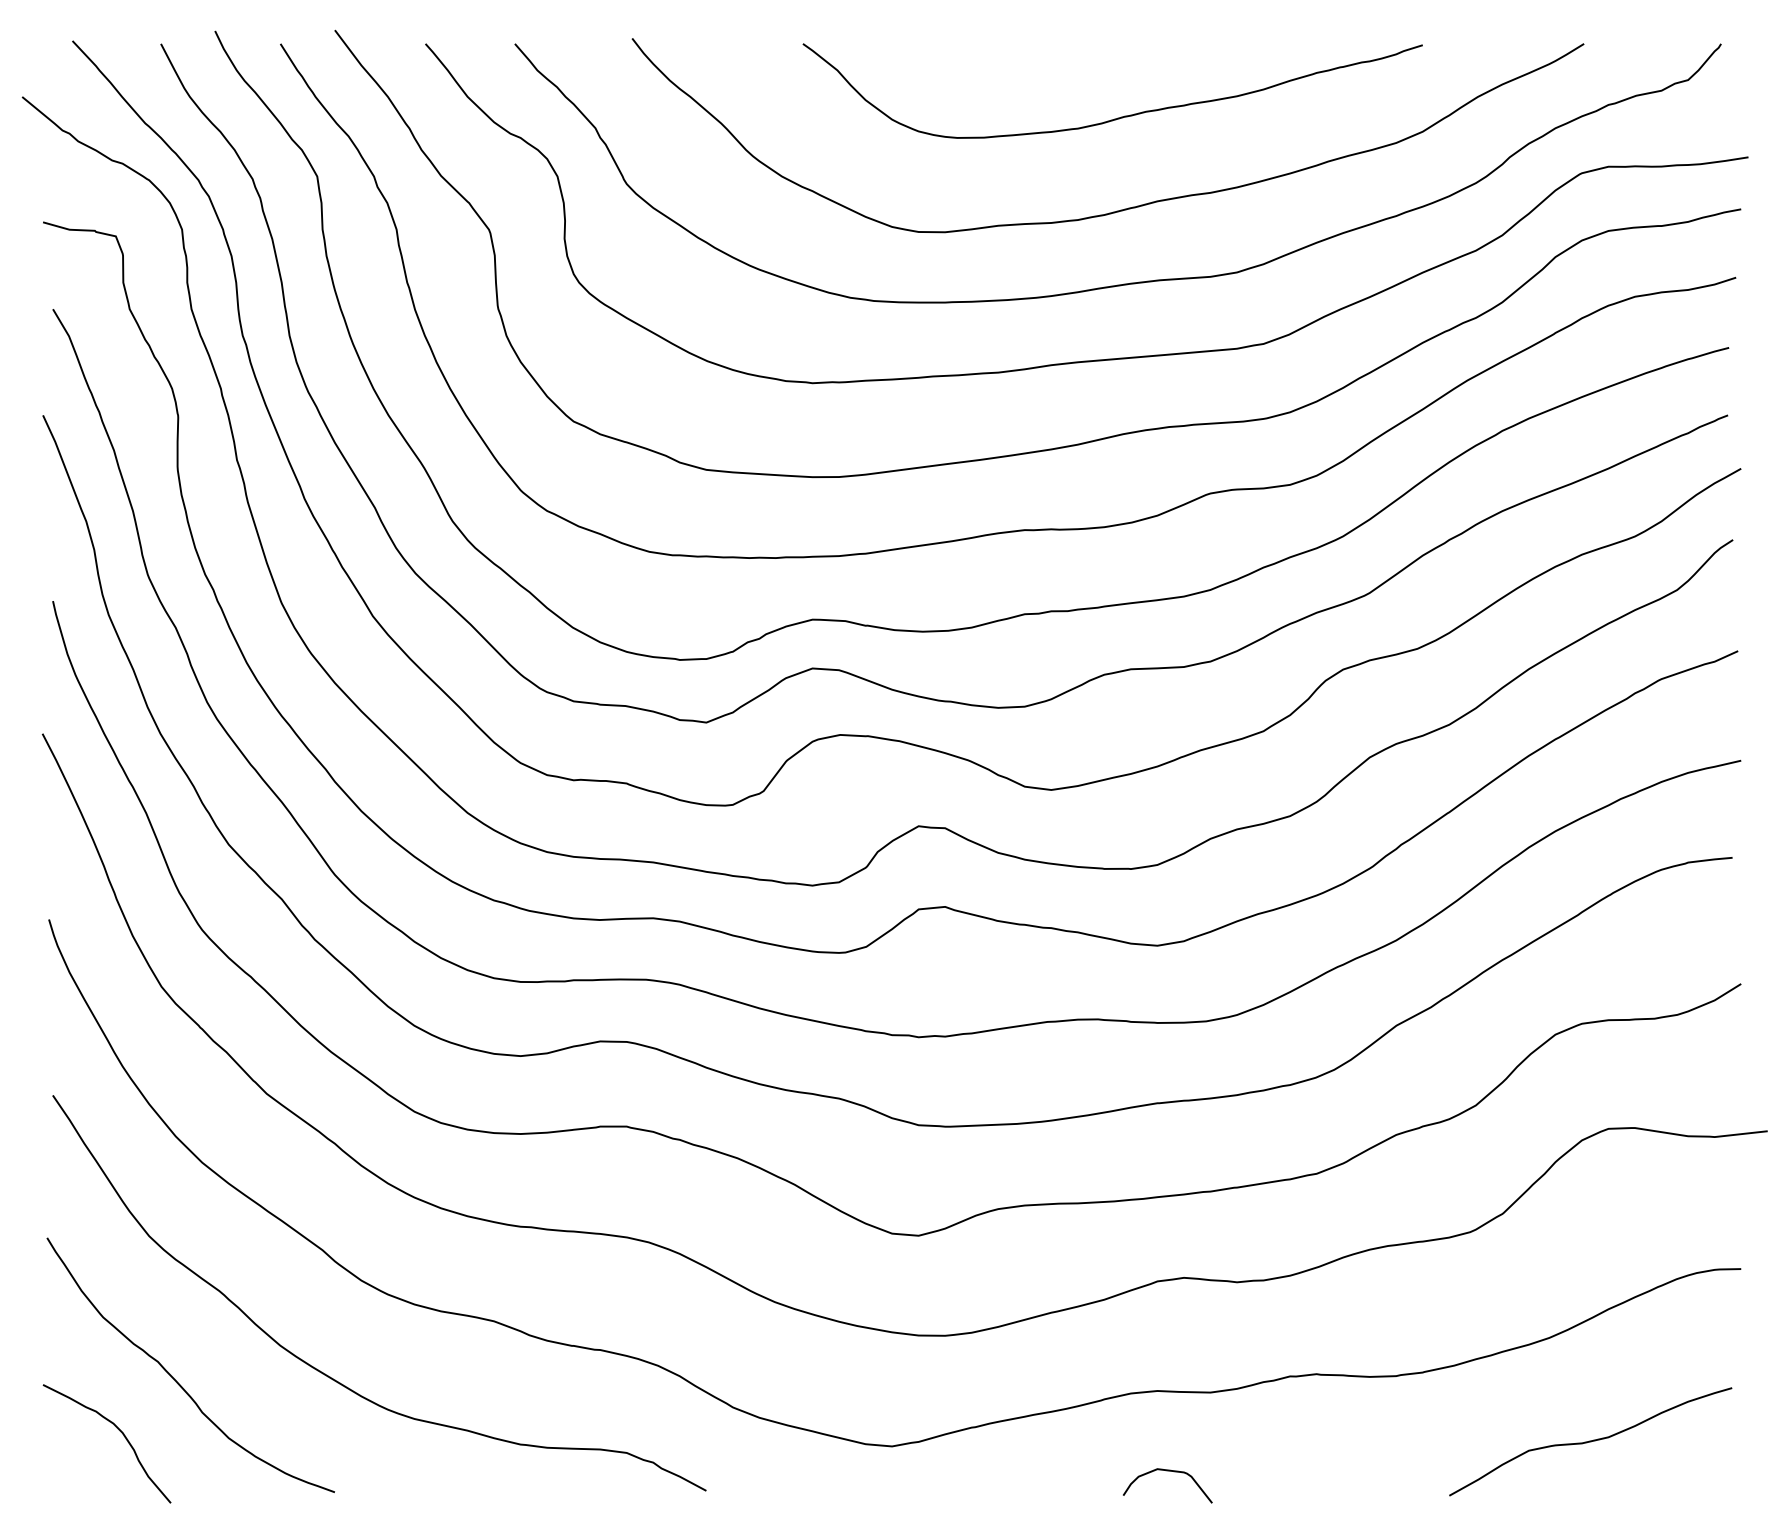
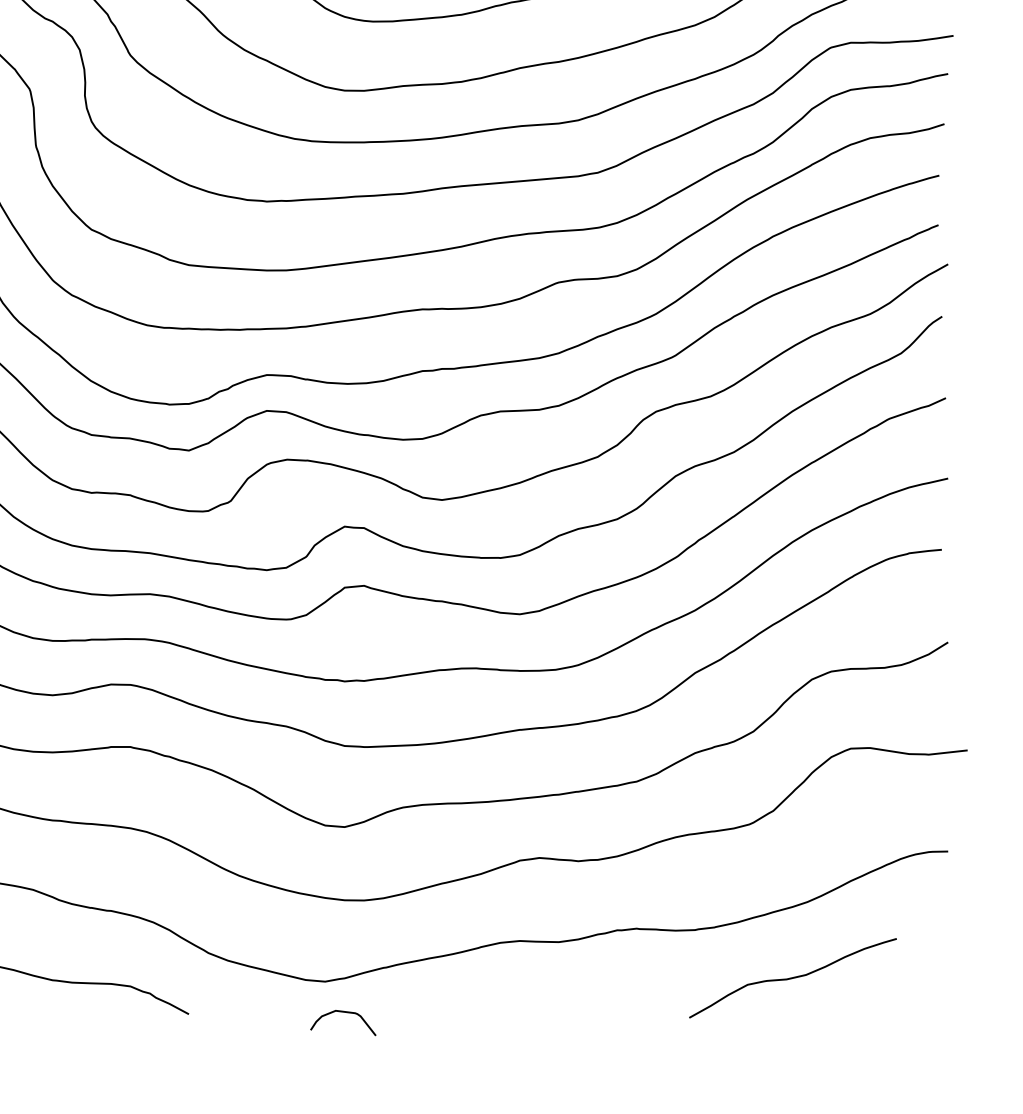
curve: (1590, 1441) -> (792, 978), moved
curve: (1167, 1471) -> (343, 1012), moved

